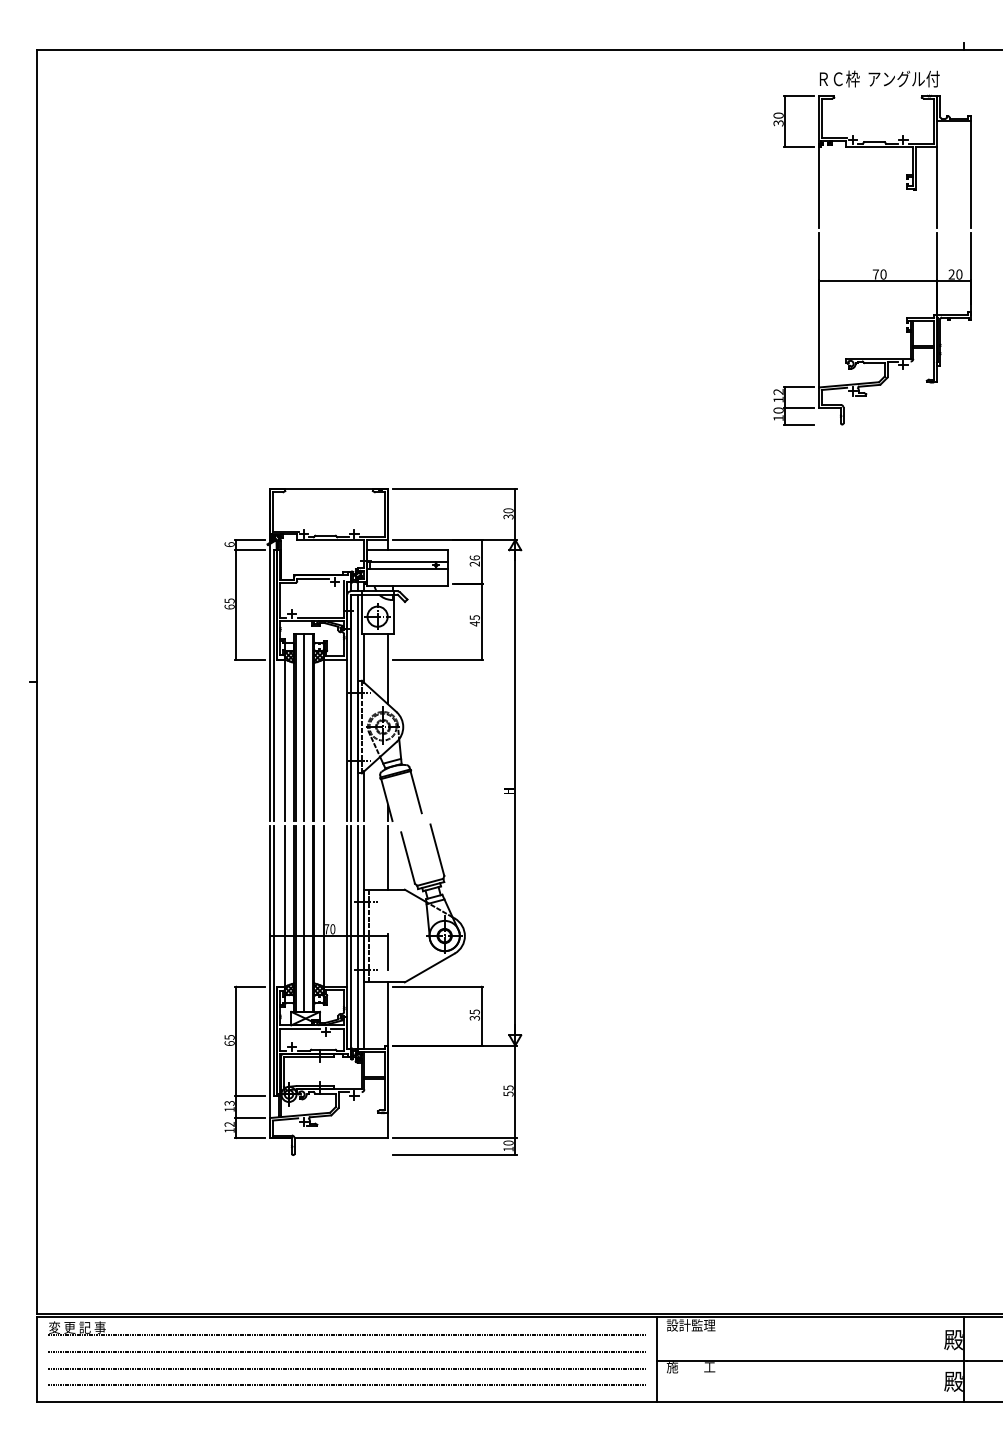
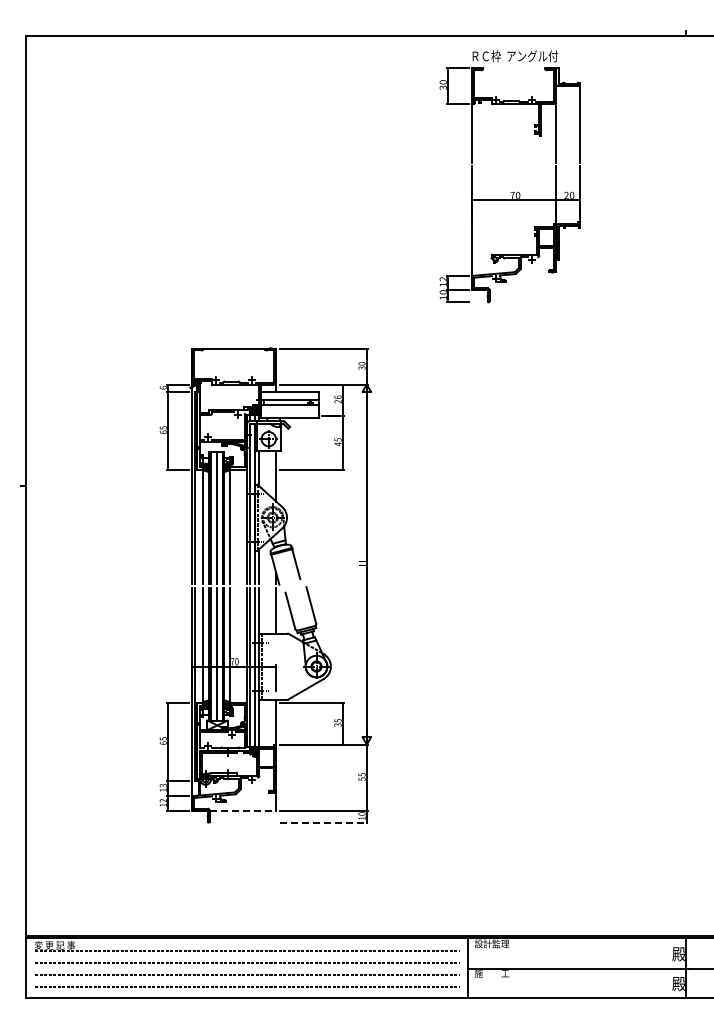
part: (872, 270) -> (510, 192), moved
line: (342, 1138) -> (243, 810), solid -> dashed
line: (455, 1154) -> (324, 822), solid -> dashed

